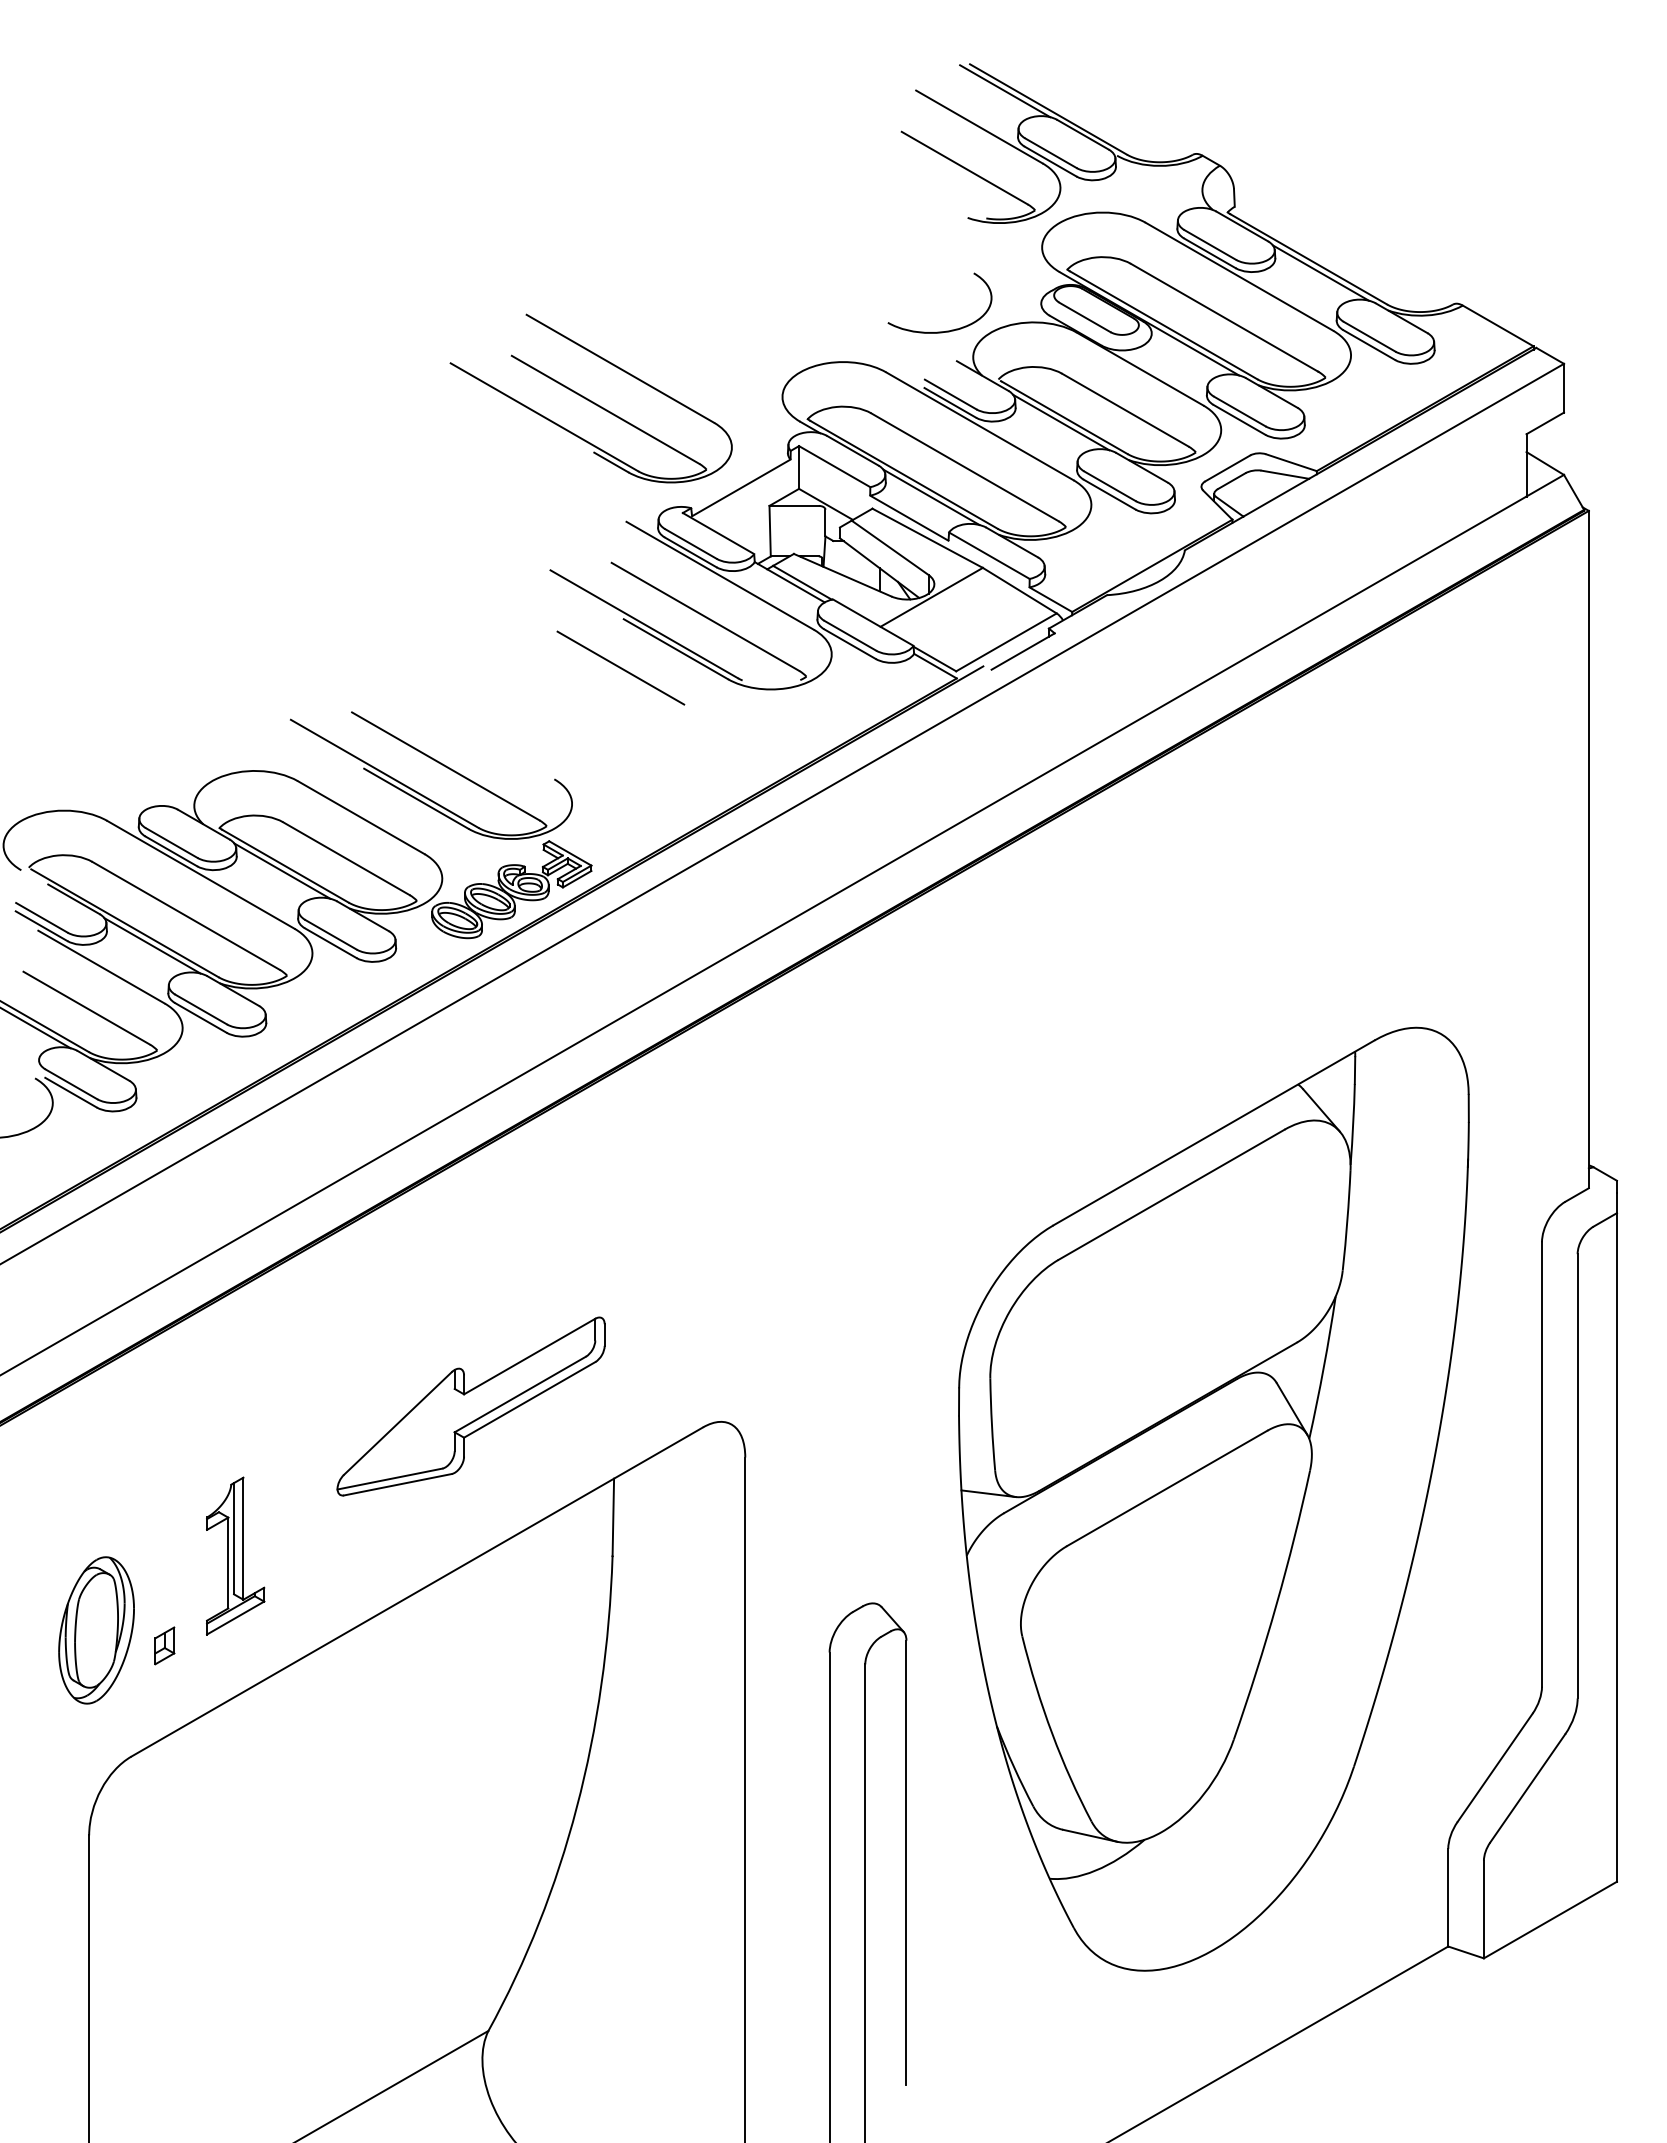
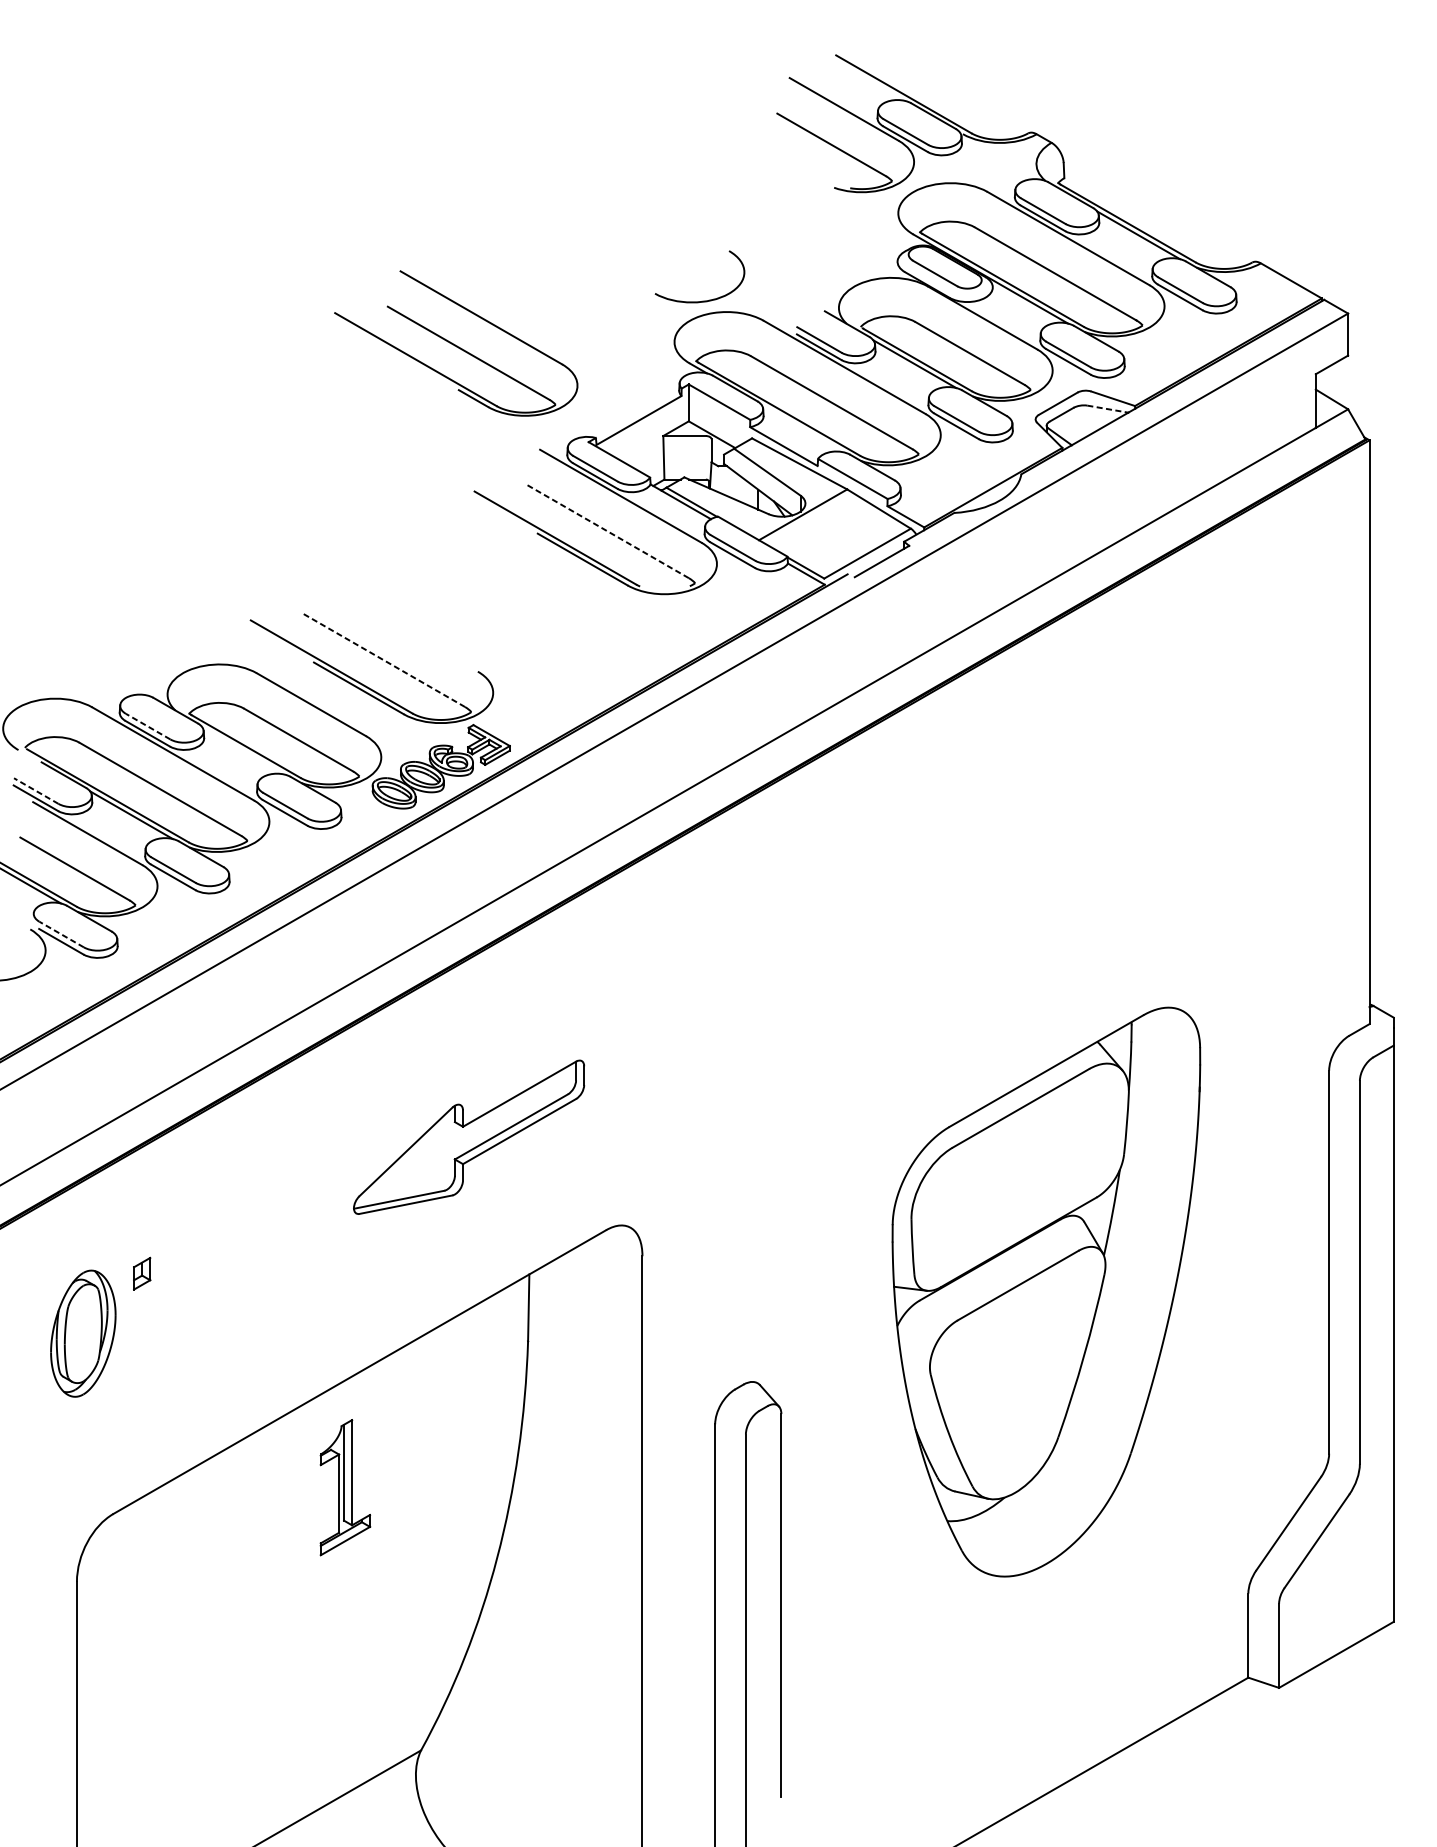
line: (1005, 91) -> (866, 78), removed
curve: (946, 330) -> (705, 300), moved
part: (590, 398) -> (455, 343), moved
line: (1285, 474) -> (1108, 408), solid -> dashed
line: (931, 496) -> (802, 427), removed
line: (704, 616) -> (607, 531), solid -> dashed
line: (620, 667) -> (534, 575), removed
line: (445, 766) -> (384, 660), solid -> dashed
line: (171, 843) -> (147, 726), solid -> dashed
line: (282, 870) -> (243, 750), removed
line: (41, 917) -> (35, 790), solid -> dashed
line: (71, 1084) -> (61, 934), solid -> dashed
part: (470, 1406) -> (468, 1137), moved
part: (1213, 1498) -> (1046, 1291), size x0.7
part: (235, 1555) -> (345, 1487), moved
part: (96, 1630) -> (83, 1333), moved
part: (164, 1645) -> (141, 1273), moved

